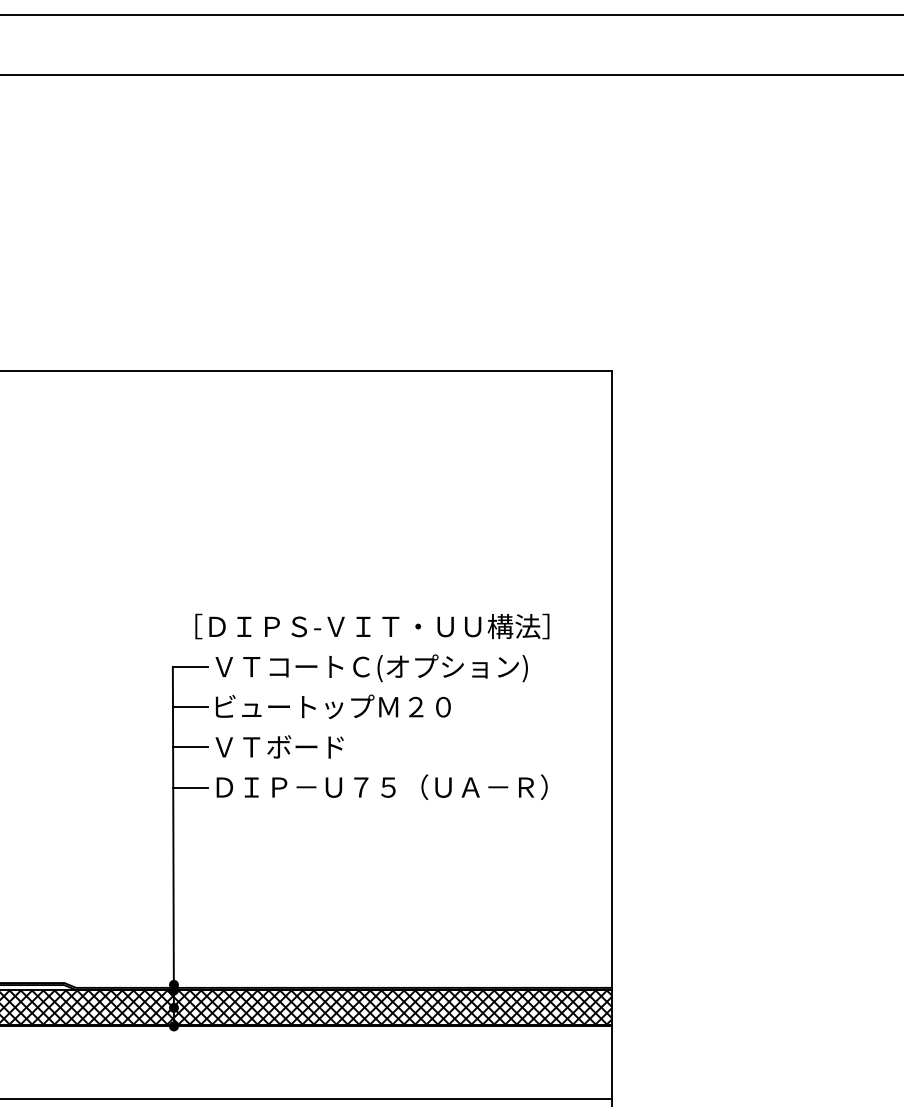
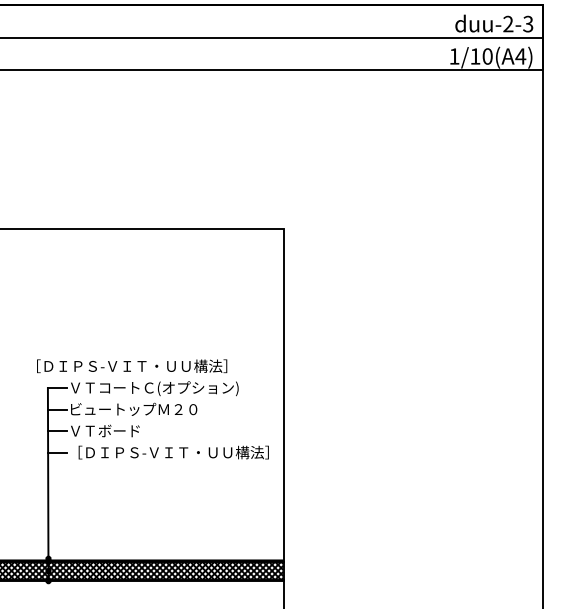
text: (373, 626) -> (132, 366), moved
text: (399, 787) -> (169, 452), ＤＩＰ－Ｕ７５（ＵＡ－Ｒ） -> ［ＤＩＰＳ-ＶＩＴ・ＵＵ構法］

